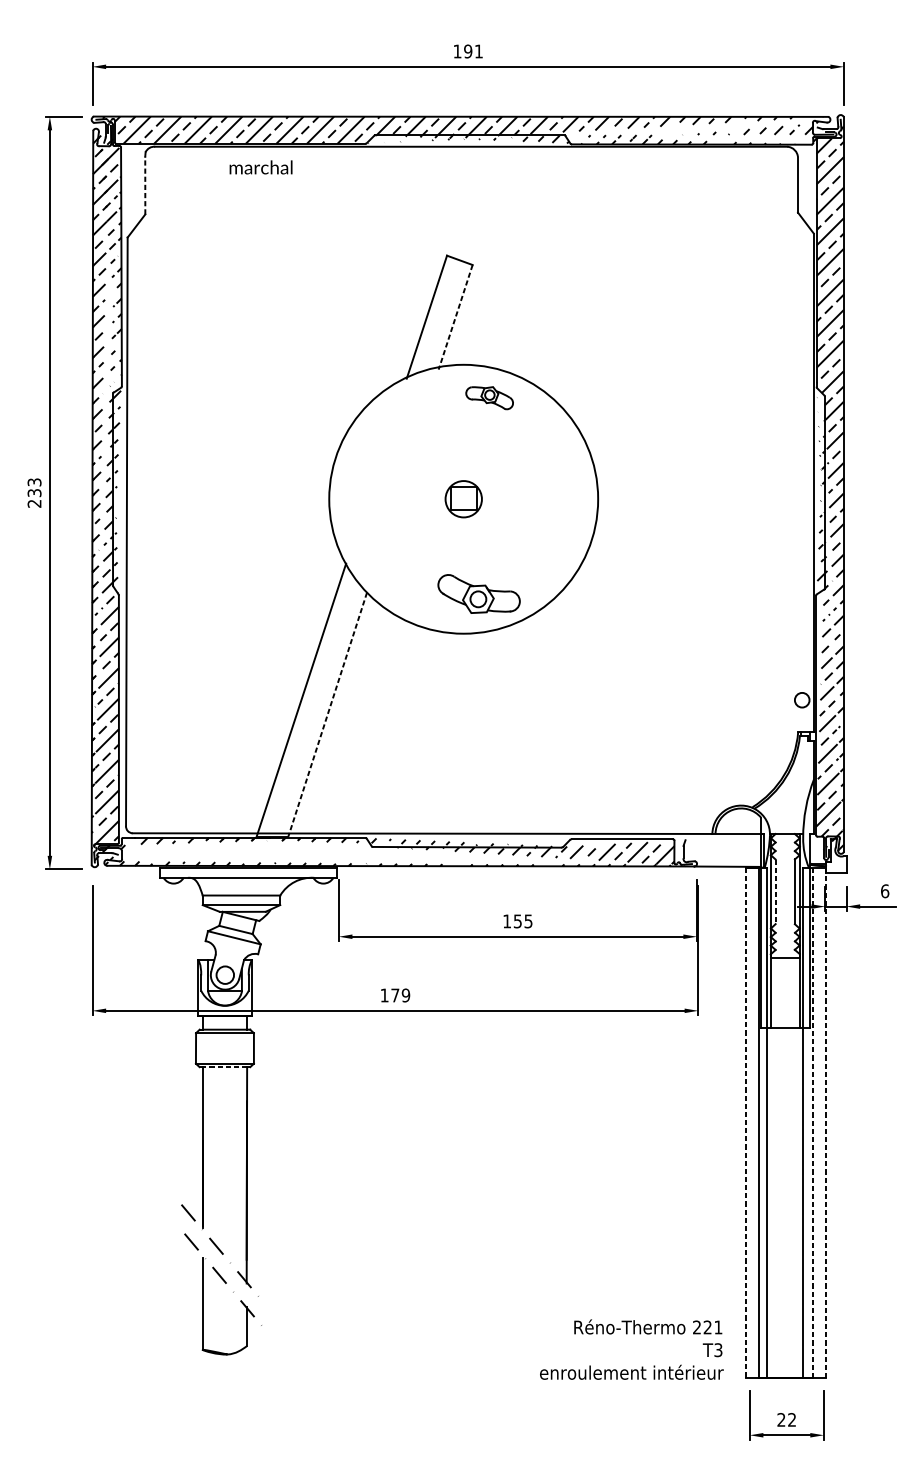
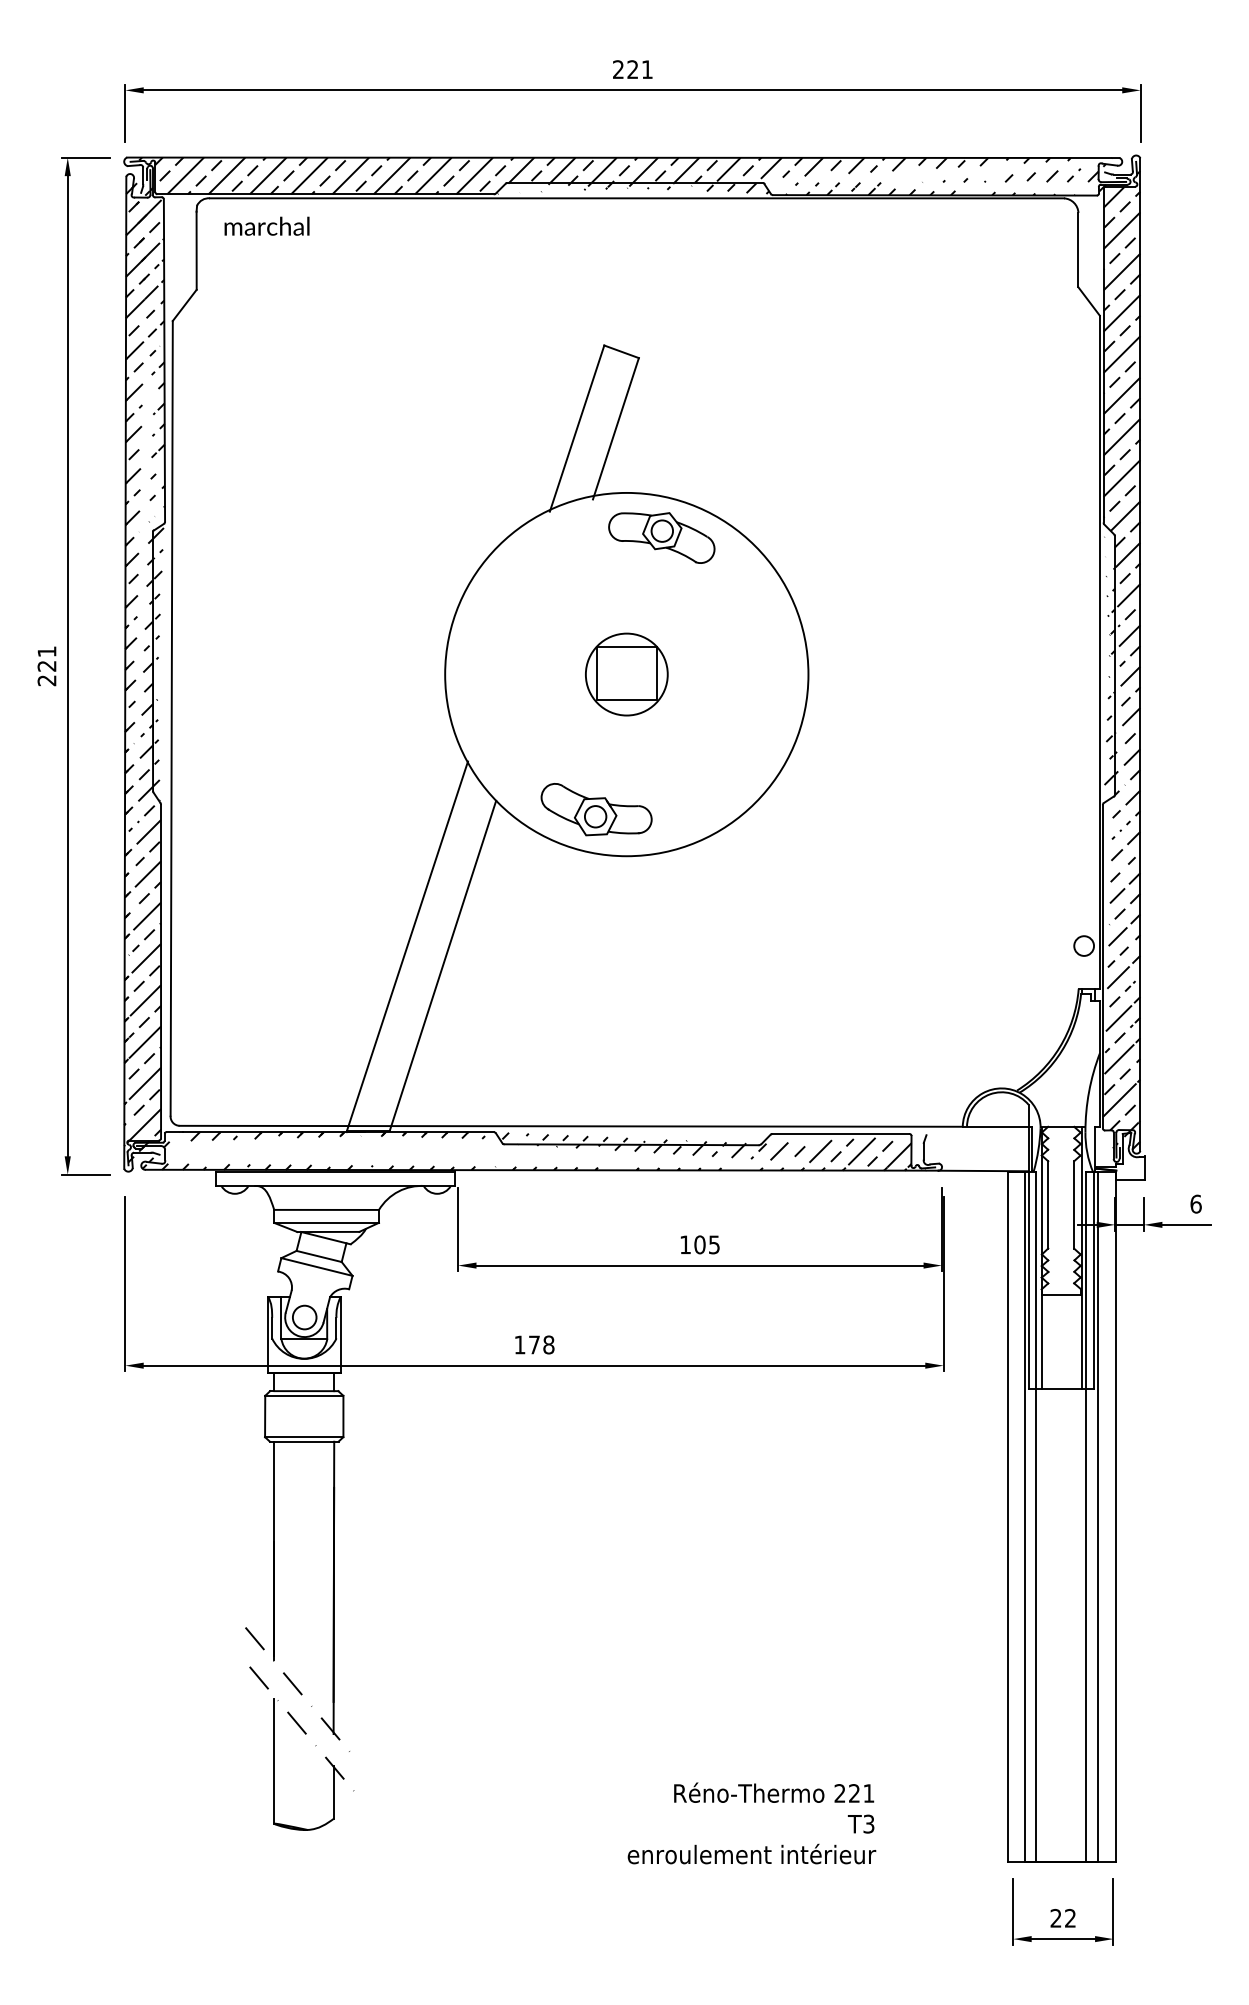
text: (462, 51) -> (625, 69), 191 -> 221
text: (260, 166) -> (266, 225), moved
line: (145, 185) -> (196, 250), dashed -> solid
line: (455, 317) -> (615, 429), dashed -> solid
part: (489, 397) -> (661, 537), size x1.67
text: (34, 487) -> (46, 658), 233 -> 221
part: (463, 499) -> (626, 674), size x1.67
part: (479, 593) -> (596, 809), moved
line: (327, 715) -> (442, 966), dashed -> solid
line: (775, 891) -> (1048, 1204), dashed -> solid
text: (517, 921) -> (699, 1244), 155 -> 105
text: (405, 995) -> (548, 1344), 179 -> 178
line: (225, 1066) -> (304, 1441), dashed -> solid
line: (745, 1123) -> (1007, 1517), dashed -> solid
line: (812, 1123) -> (1098, 1517), dashed -> solid
line: (825, 1123) -> (1115, 1517), dashed -> solid
text: (631, 1349) -> (751, 1823), moved

